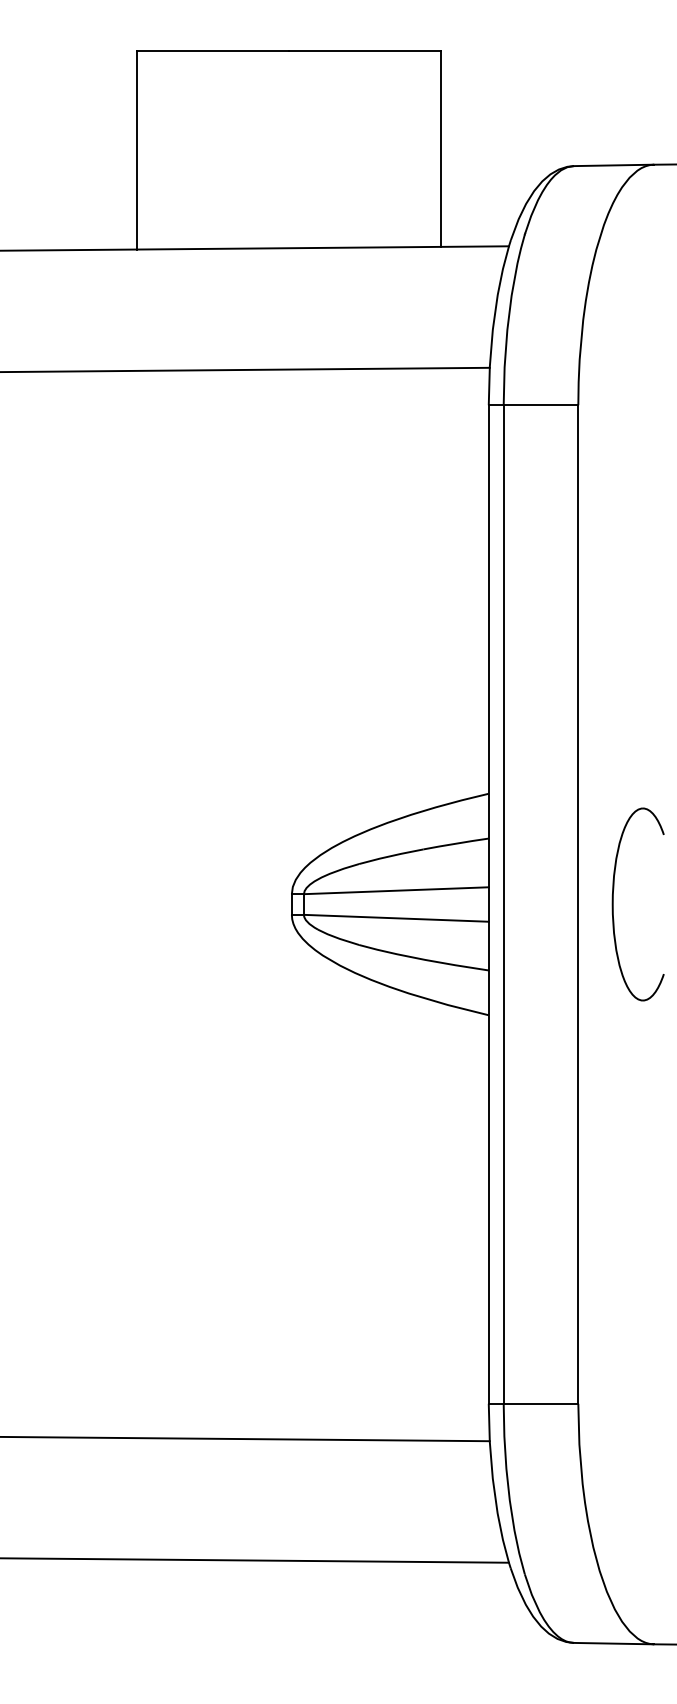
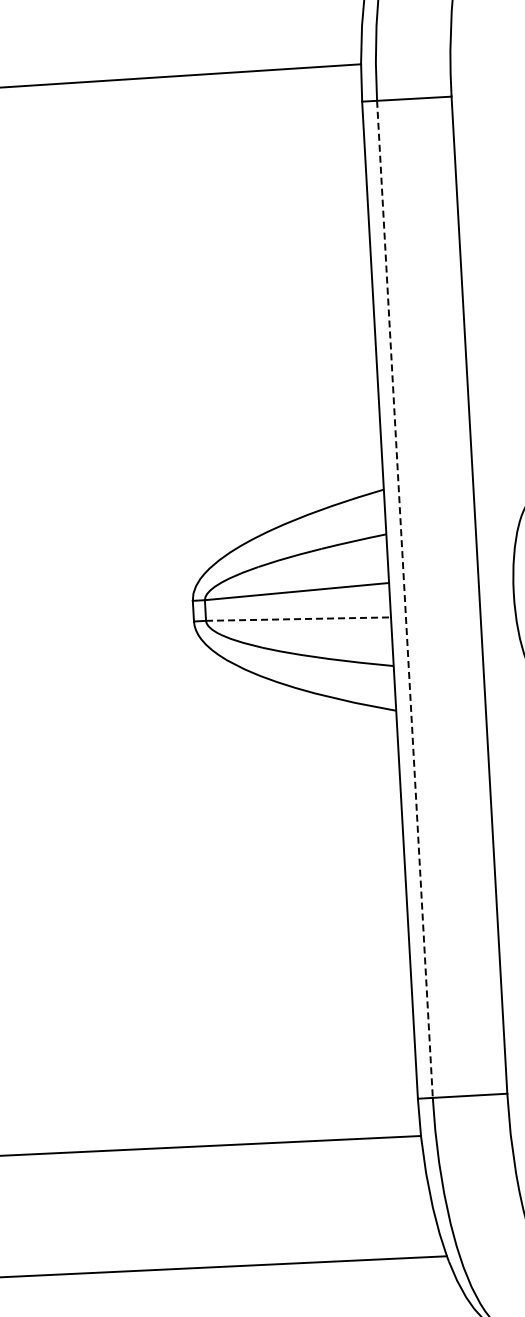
line: (503, 905) -> (404, 600), solid -> dashed
line: (396, 918) -> (298, 619), solid -> dashed

